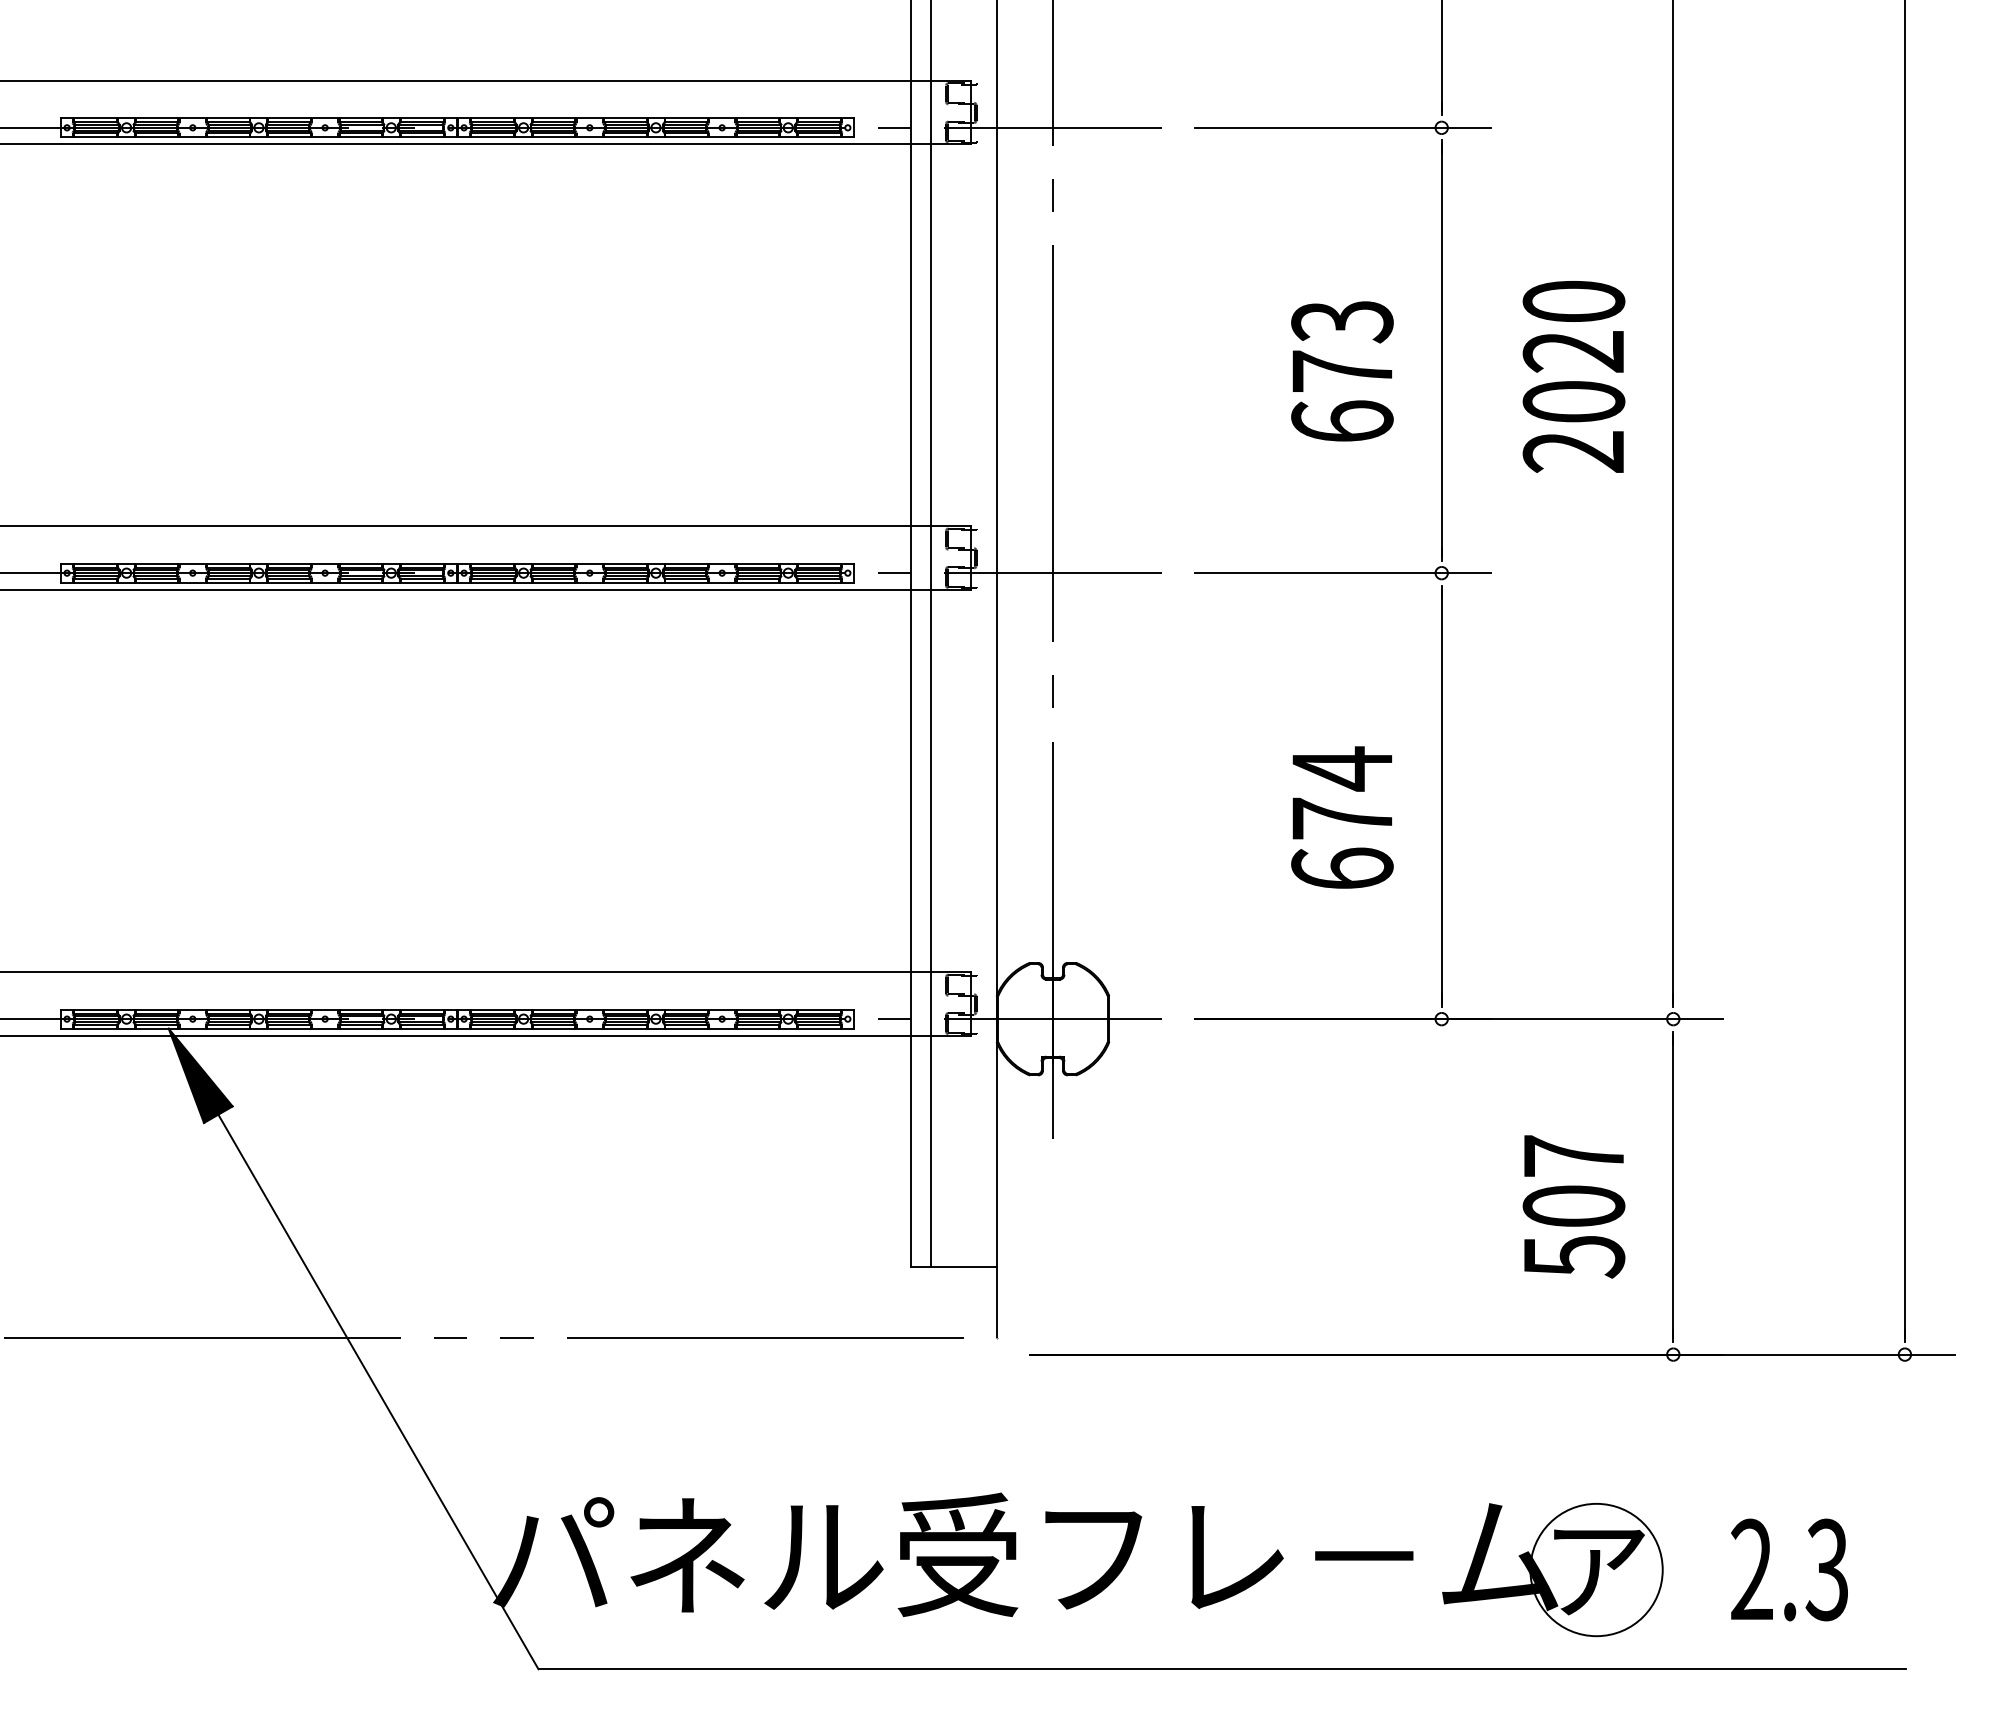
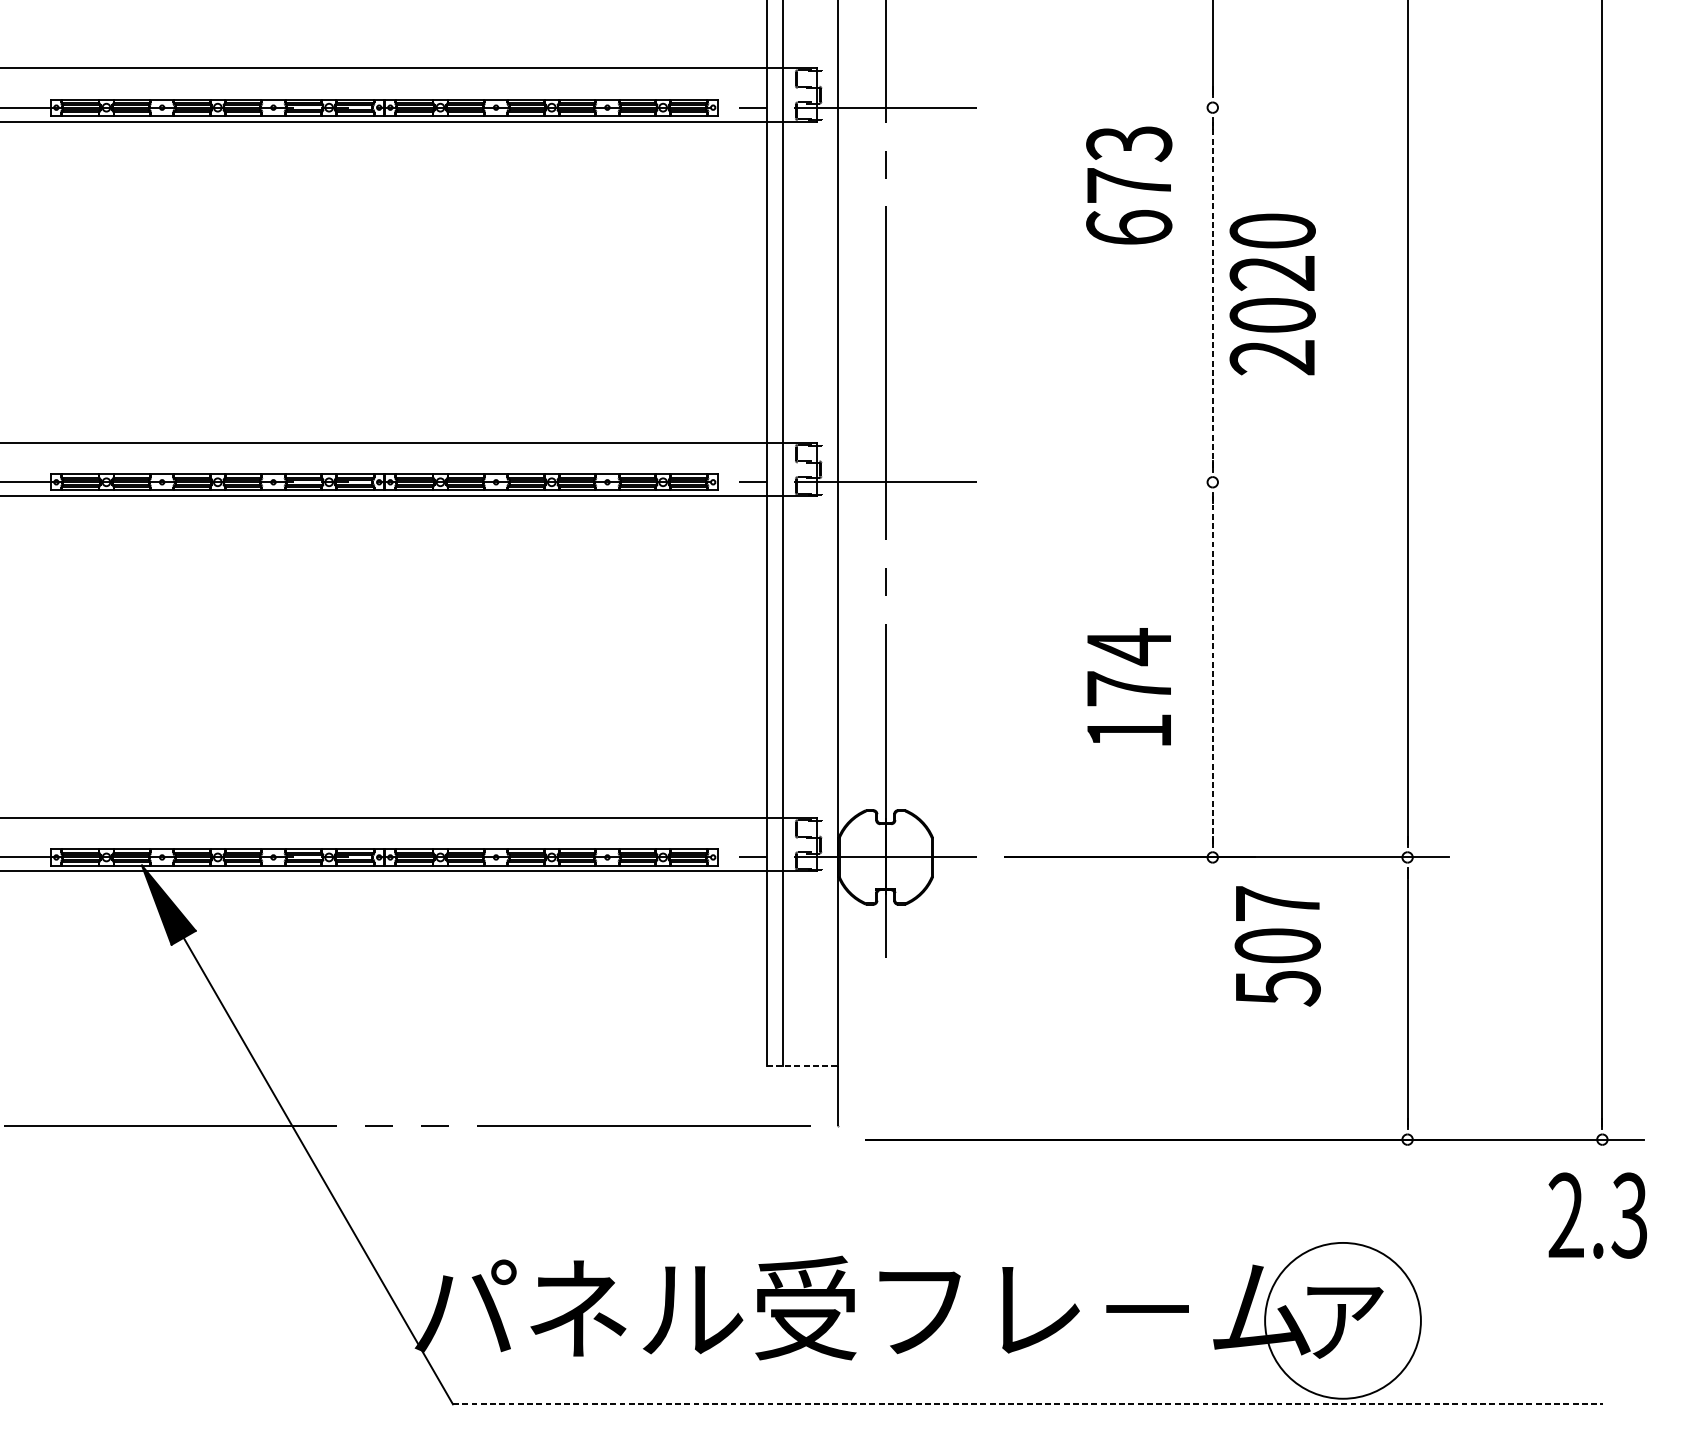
line: (1342, 127) -> (1129, 107), removed
line: (1441, 350) -> (1212, 294), solid -> dashed
text: (1342, 371) -> (1129, 185), moved
text: (1573, 376) -> (1272, 294), moved
line: (1342, 573) -> (1129, 482), removed
line: (1441, 795) -> (1212, 669), solid -> dashed
text: (1342, 867) -> (1129, 729), 674 -> 174
text: (1573, 1206) -> (1277, 946), moved
line: (954, 1267) -> (802, 1066), solid -> dashed
circle: (1596, 1569) -> (1342, 1320), size x1.4
text: (1789, 1569) -> (1597, 1215), moved
line: (1222, 1669) -> (1028, 1404), solid -> dashed

